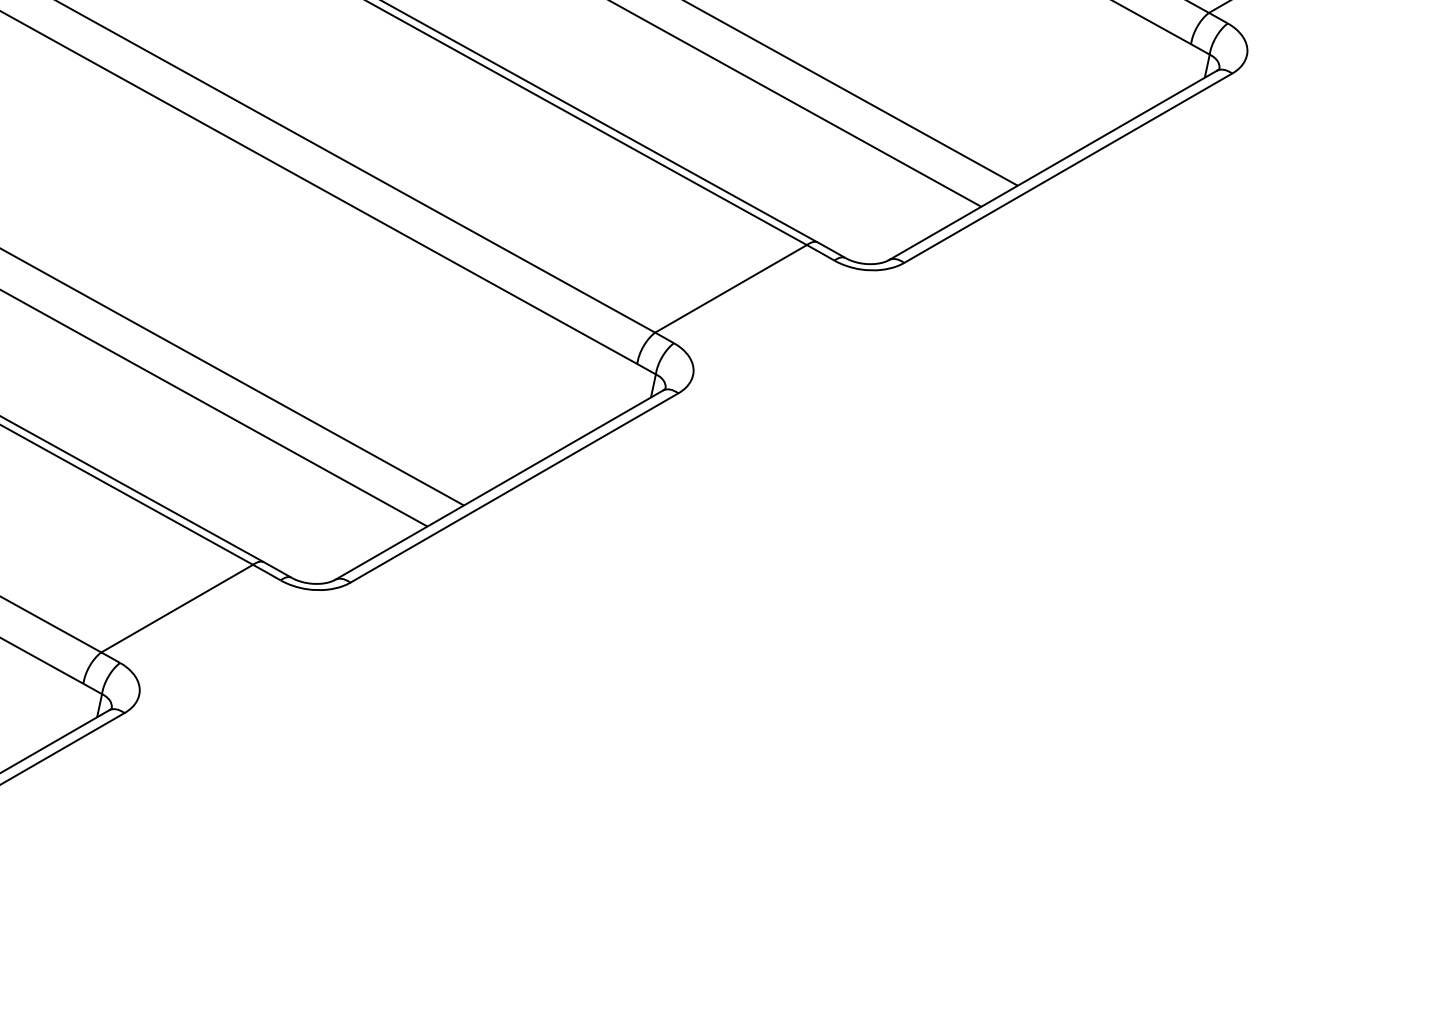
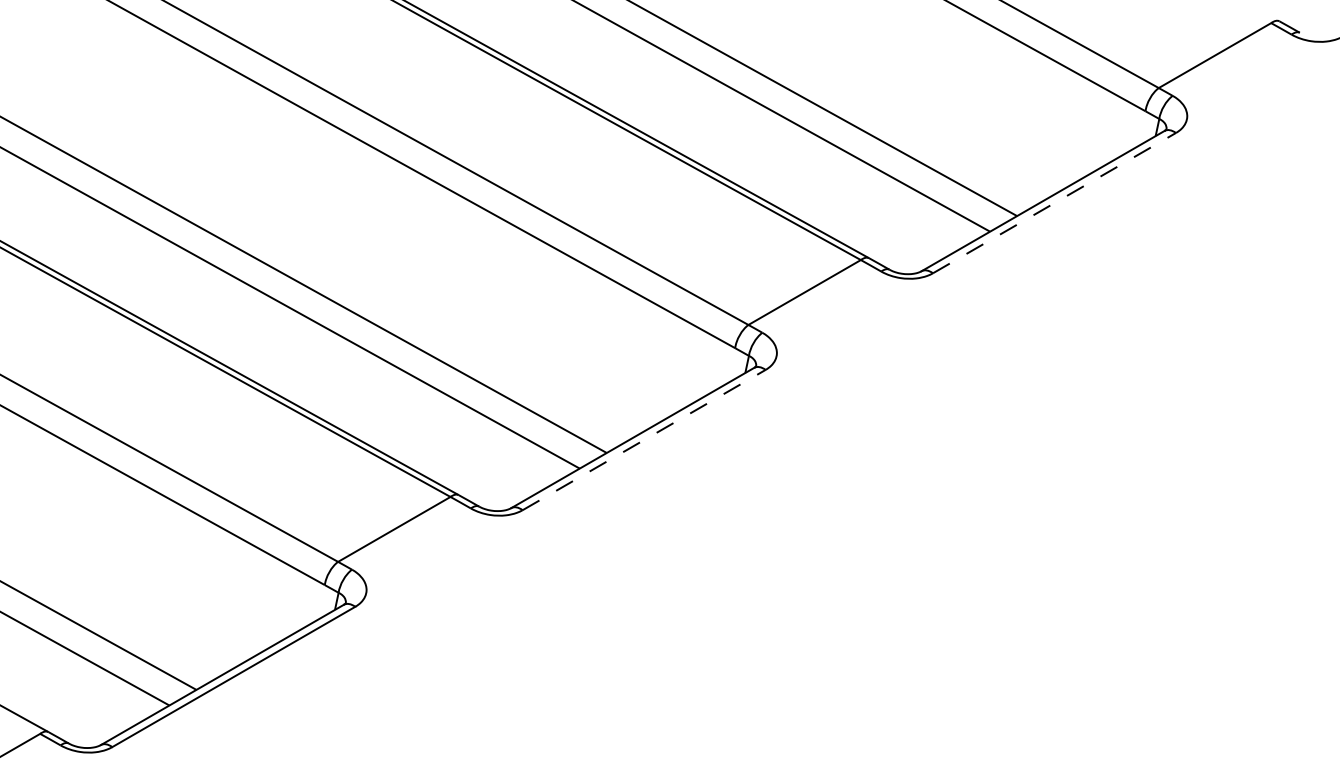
line: (1068, 167) -> (1054, 202), solid -> dashed
line: (514, 487) -> (644, 439), solid -> dashed

